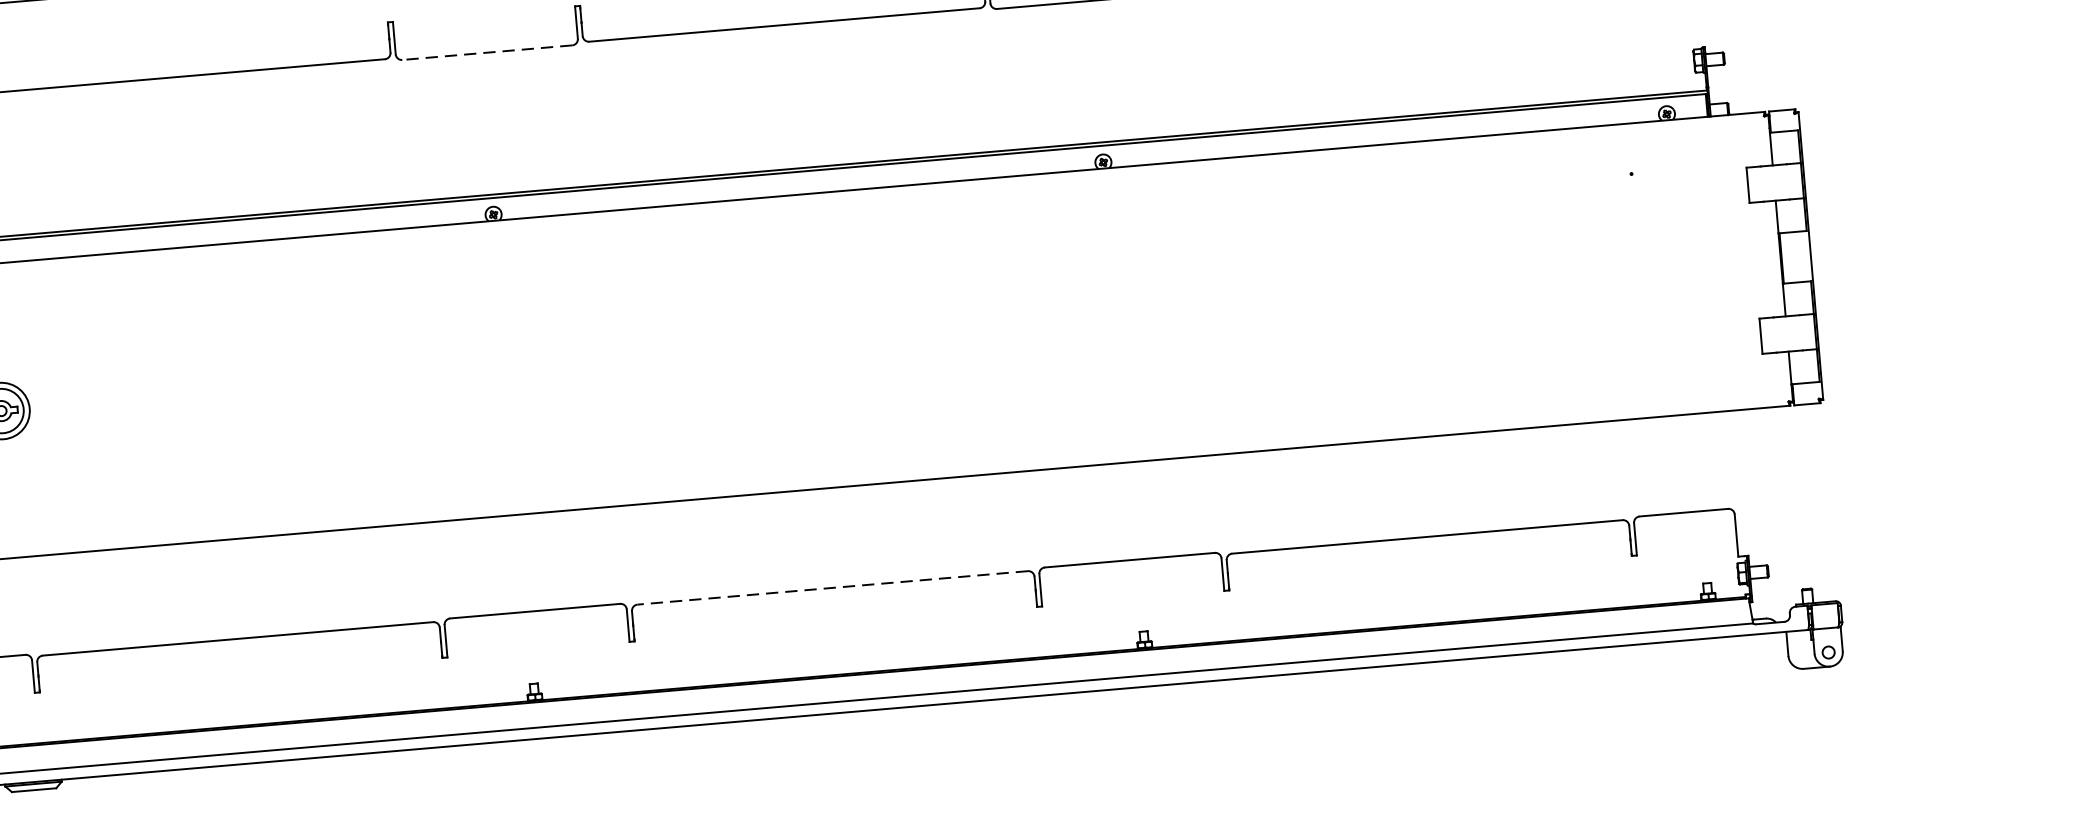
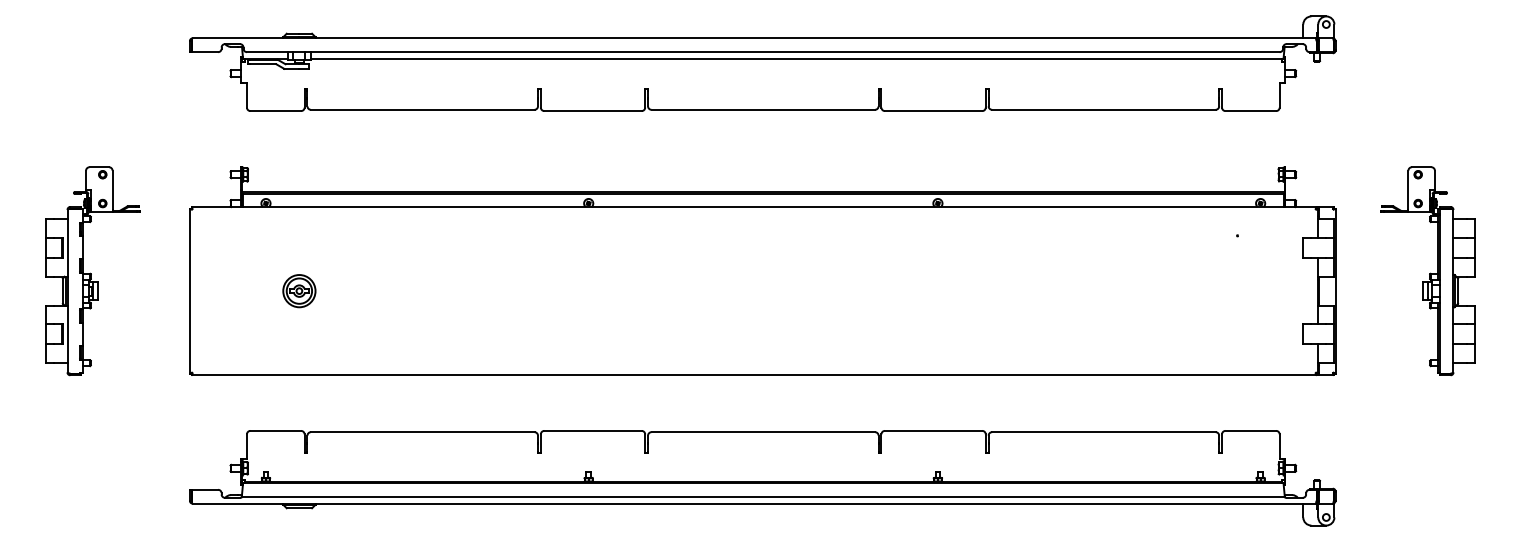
line: (488, 53) -> (593, 111), dashed -> solid
part: (1968, 207) -> (1427, 271), added
line: (833, 588) -> (763, 432), dashed -> solid

